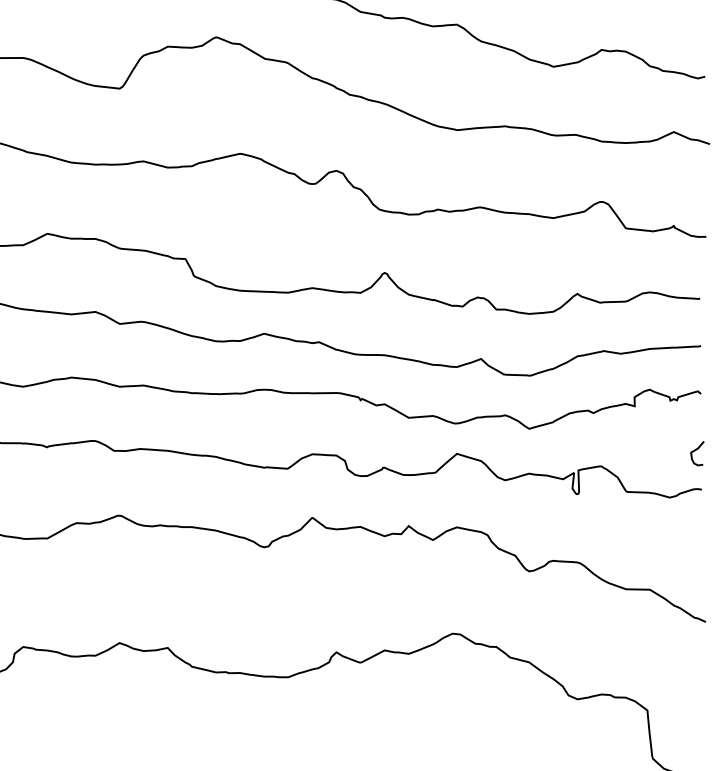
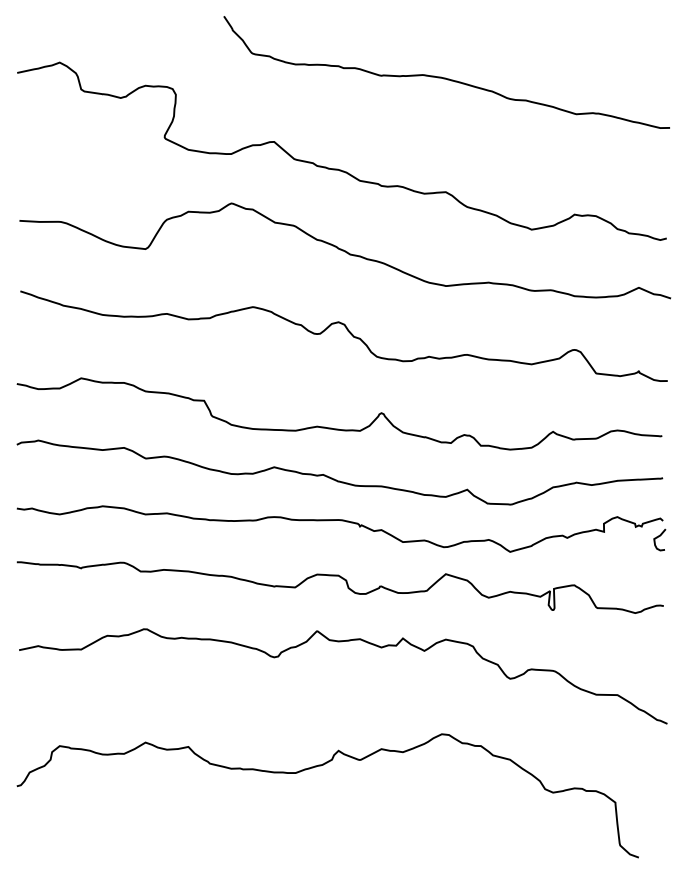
curve: (697, 450) -> (659, 537), moved

